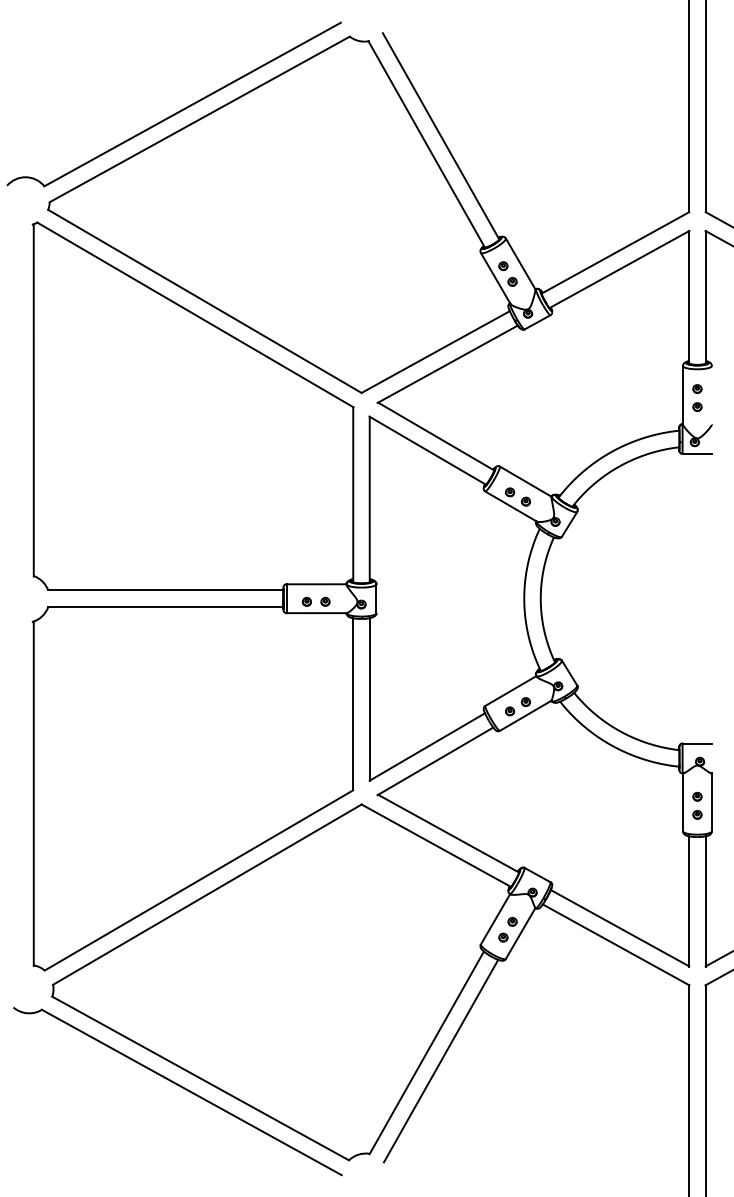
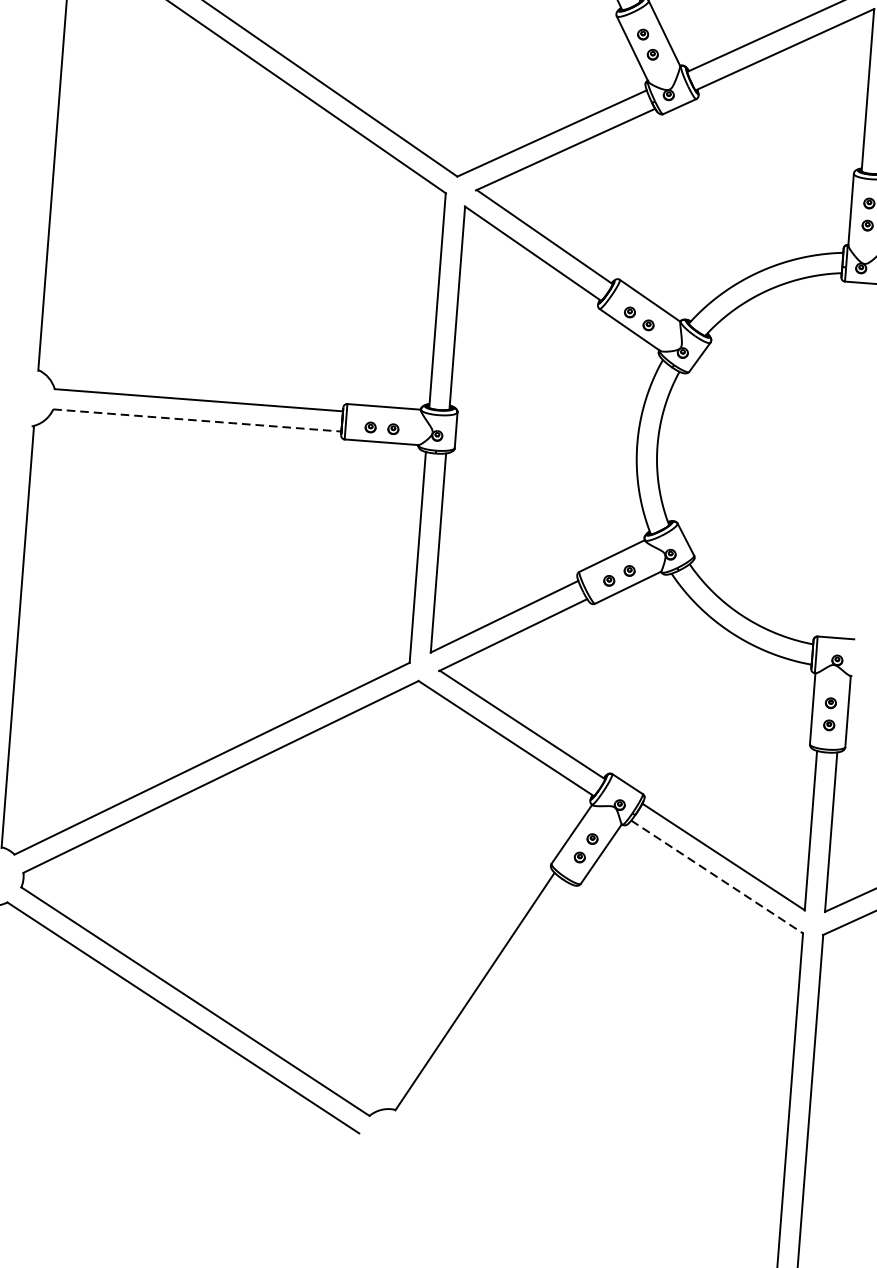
line: (165, 606) -> (196, 419), solid -> dashed
line: (616, 944) -> (717, 876), solid -> dashed
line: (440, 1060) -> (491, 1002), removed

